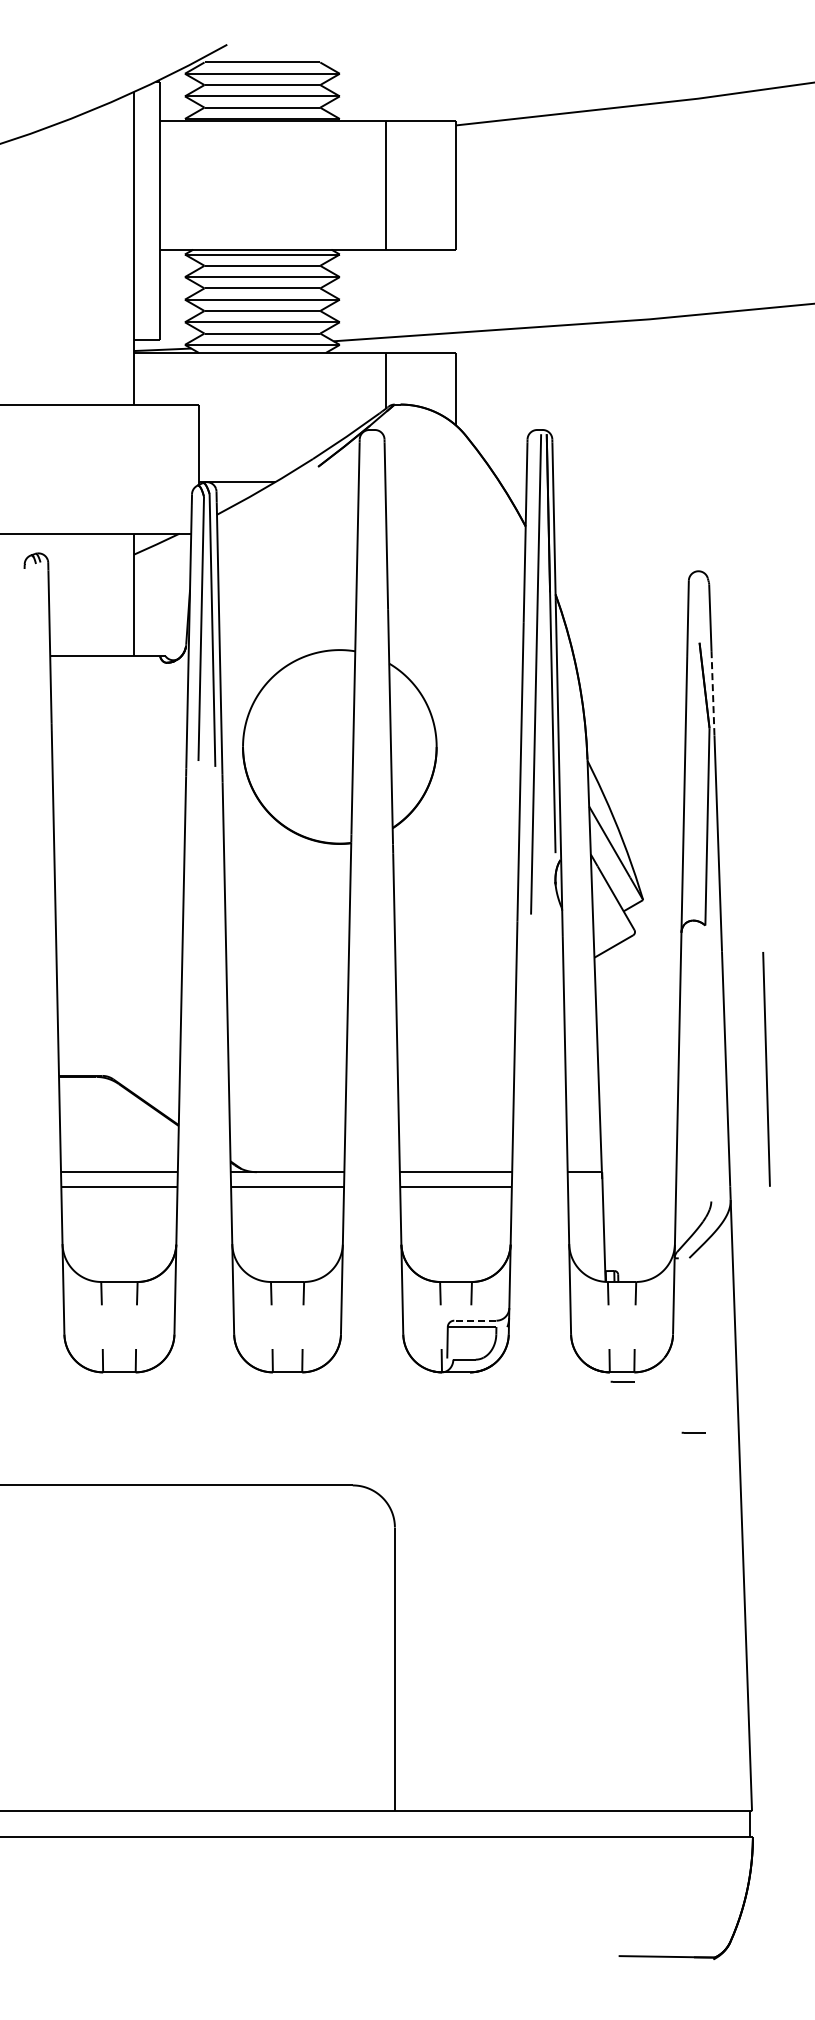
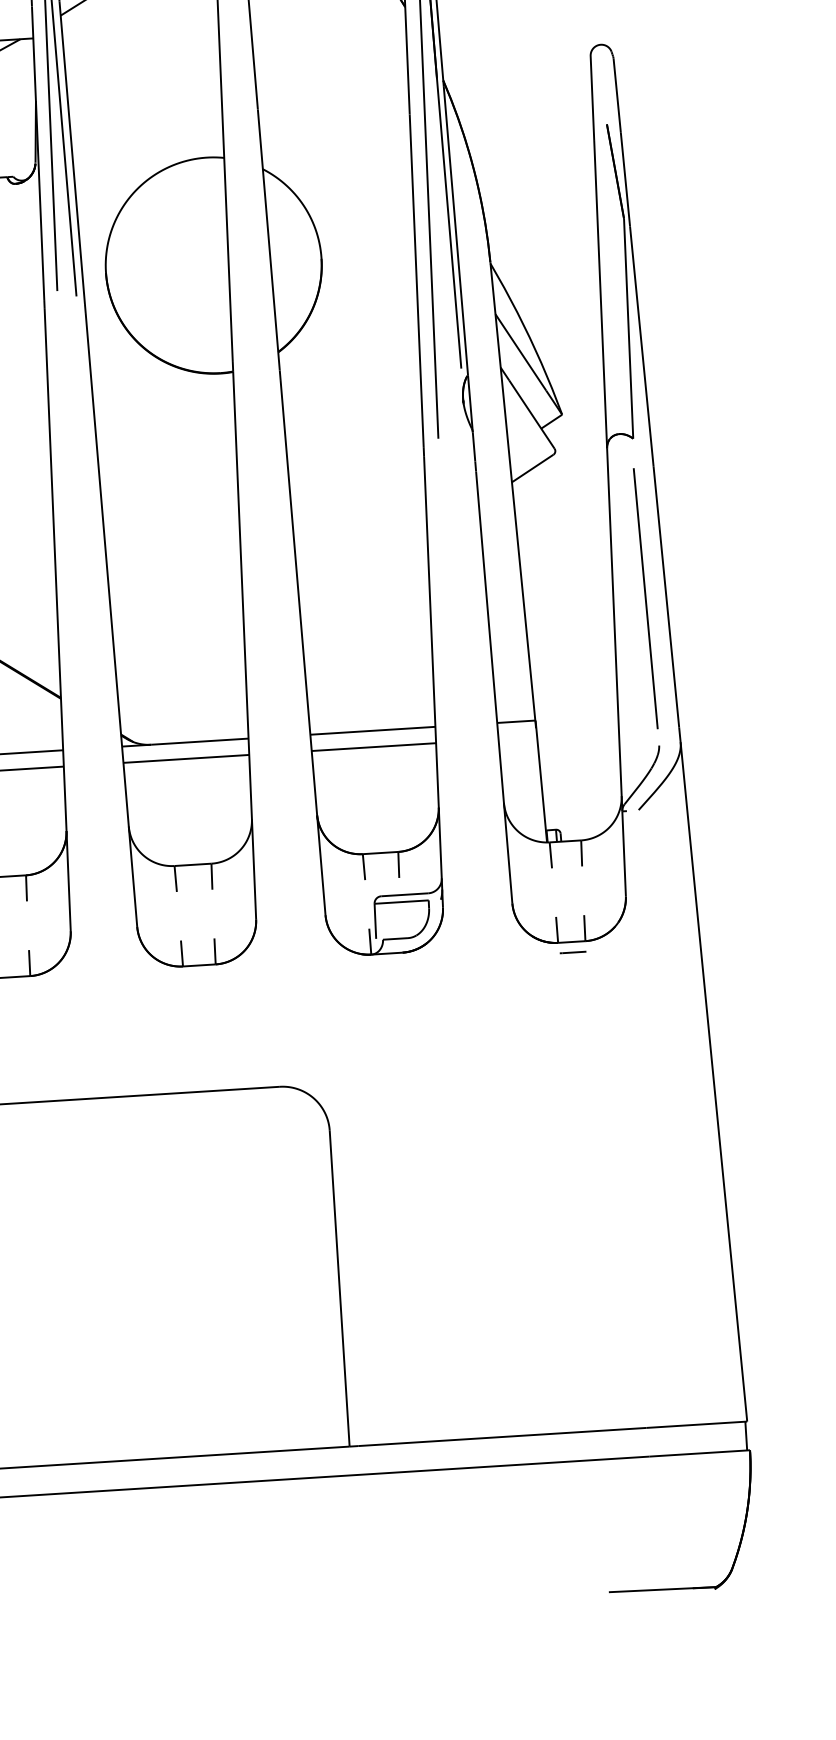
line: (713, 693) -> (626, 179), dashed -> solid
line: (766, 1069) -> (645, 598), moved
line: (474, 1320) -> (403, 894), dashed -> solid
line: (693, 1432) -> (655, 1004), removed

